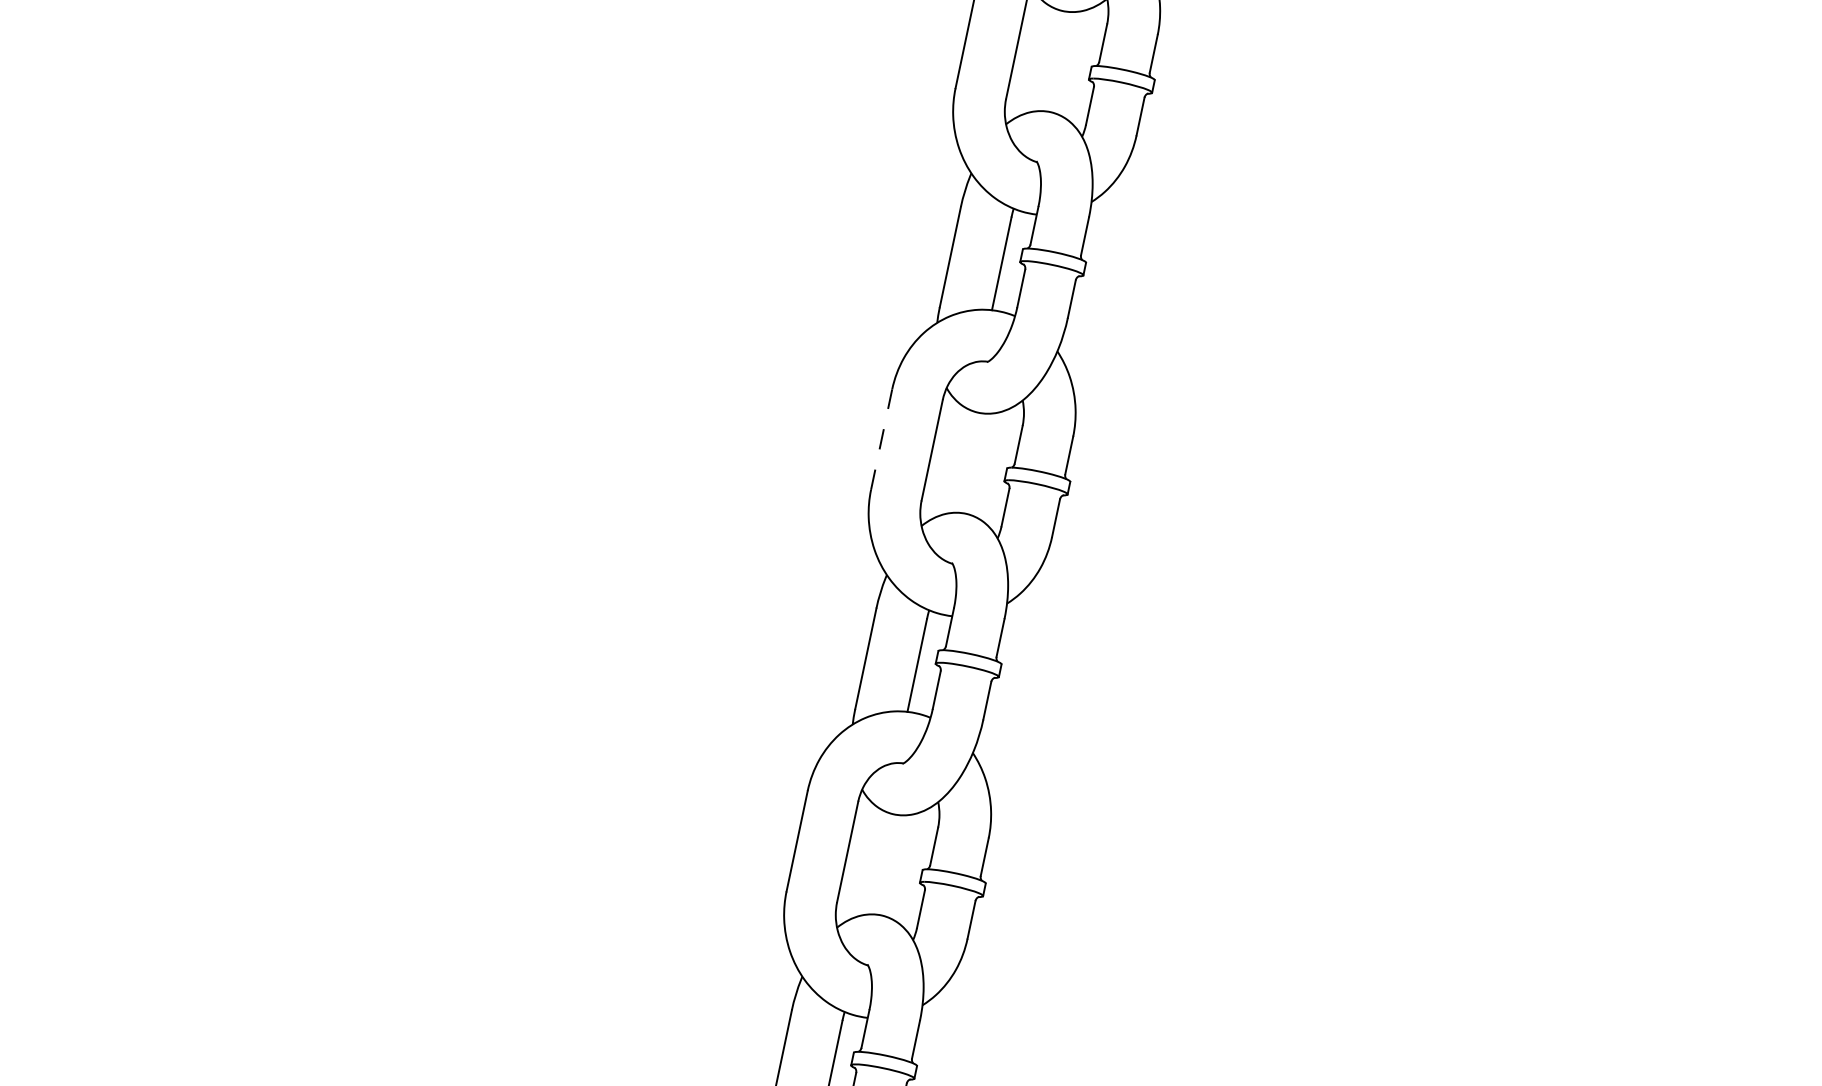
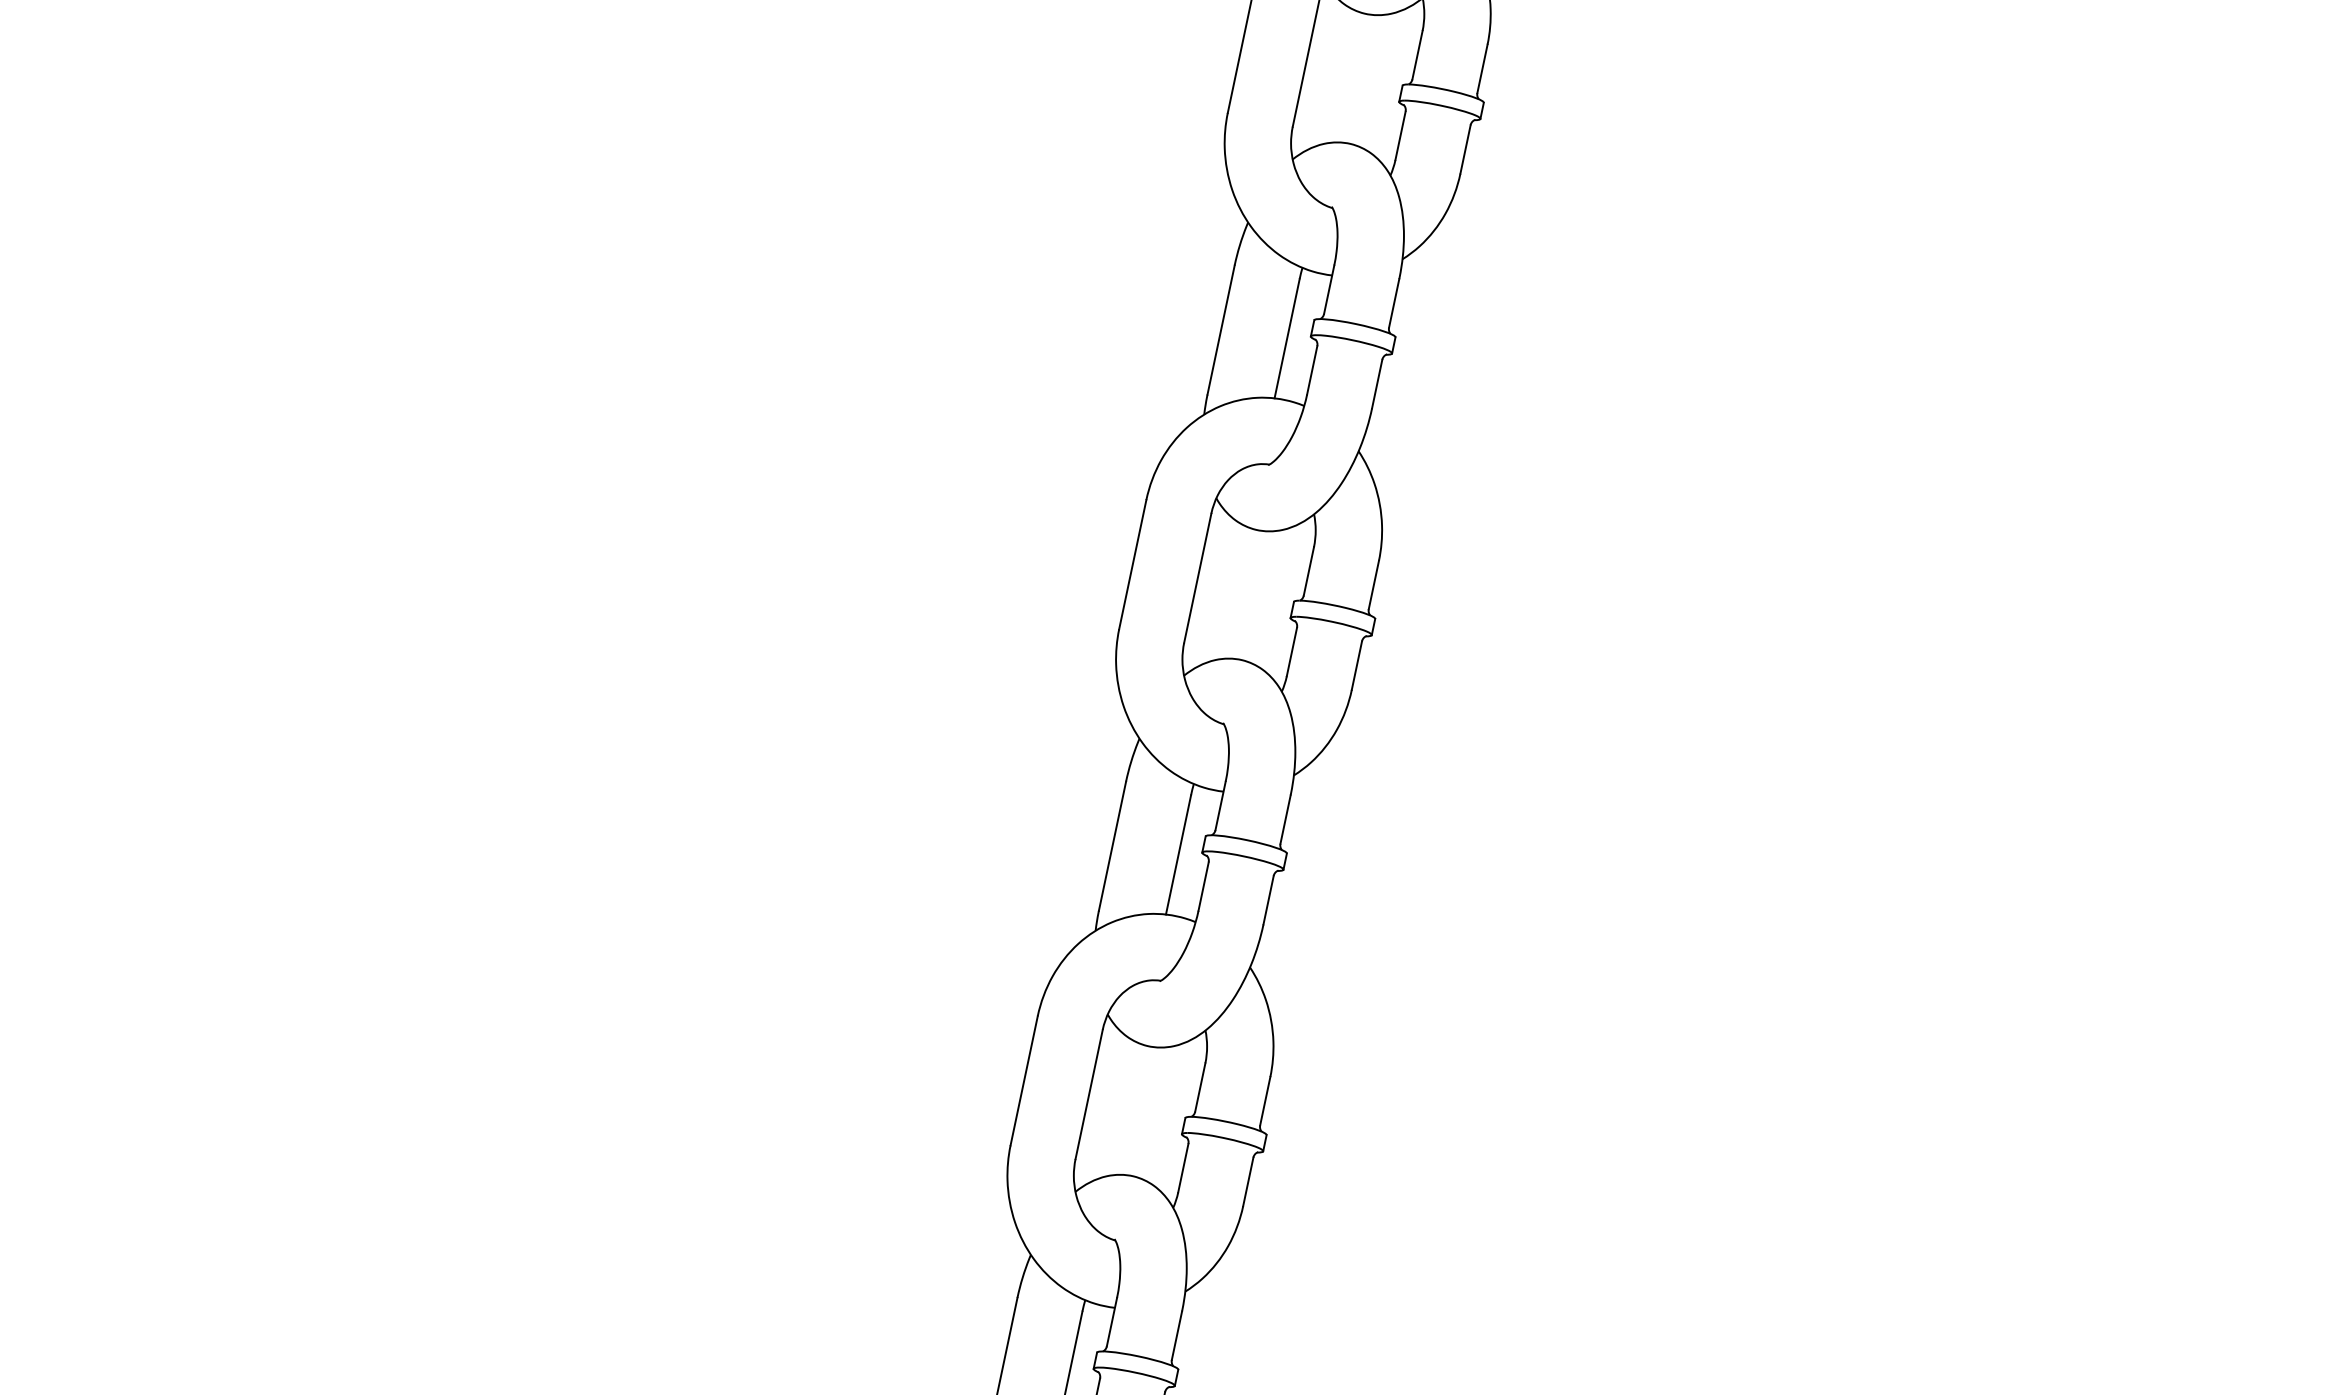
line: (881, 439) -> (1132, 564), dashed -> solid

